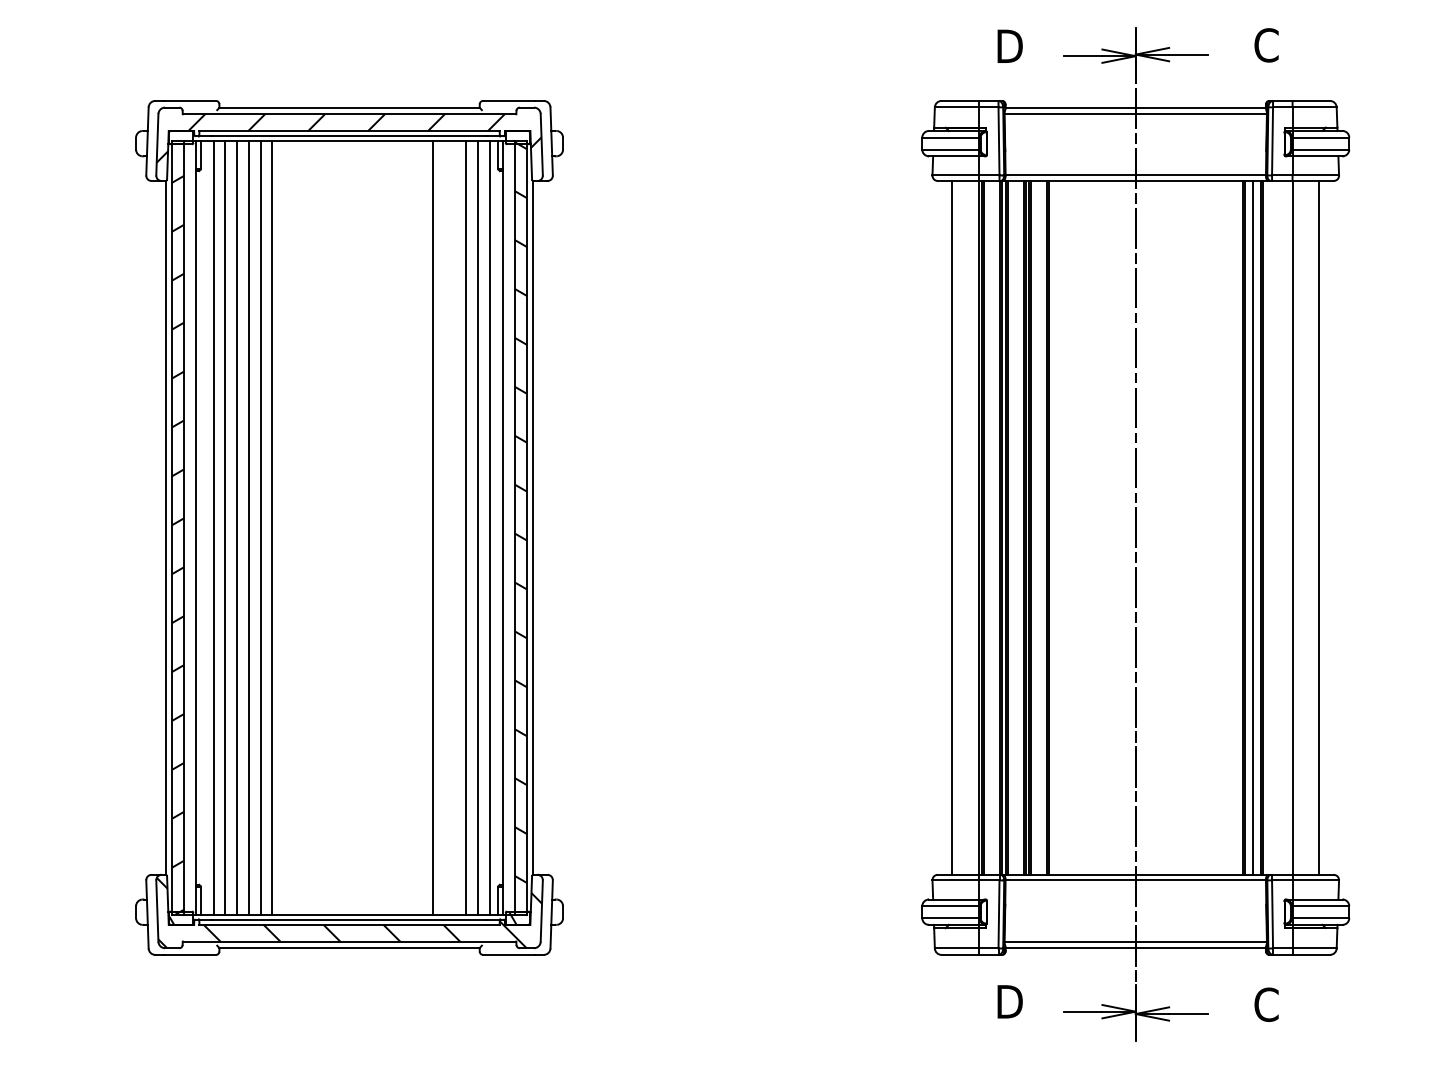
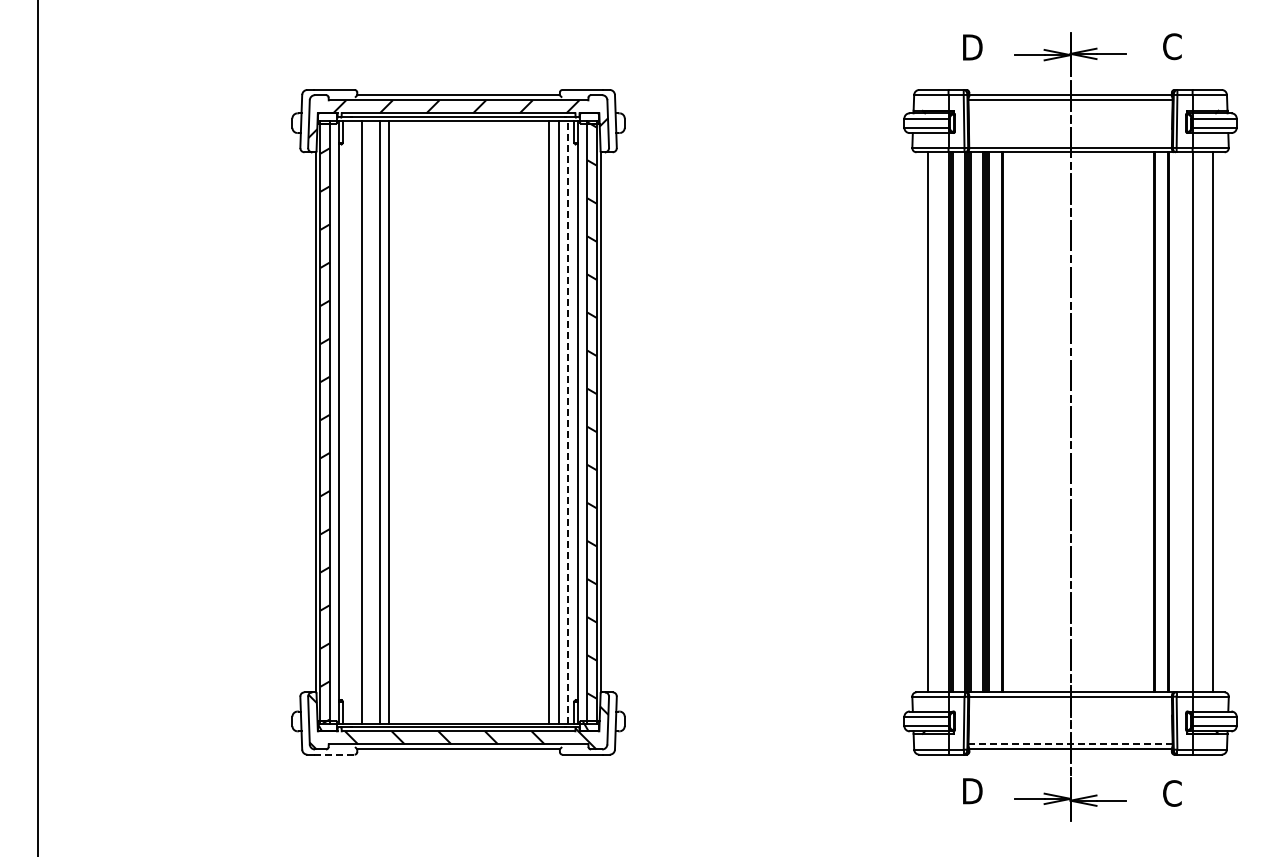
line: (489, 526) -> (567, 421), solid -> dashed
line: (213, 528) -> (352, 422), removed
line: (237, 528) -> (371, 422), removed
line: (272, 528) -> (398, 422), removed
line: (432, 528) -> (523, 422), removed
line: (1252, 528) -> (1161, 422), removed
line: (1135, 941) -> (1070, 744), solid -> dashed
line: (190, 954) -> (334, 754), solid -> dashed

